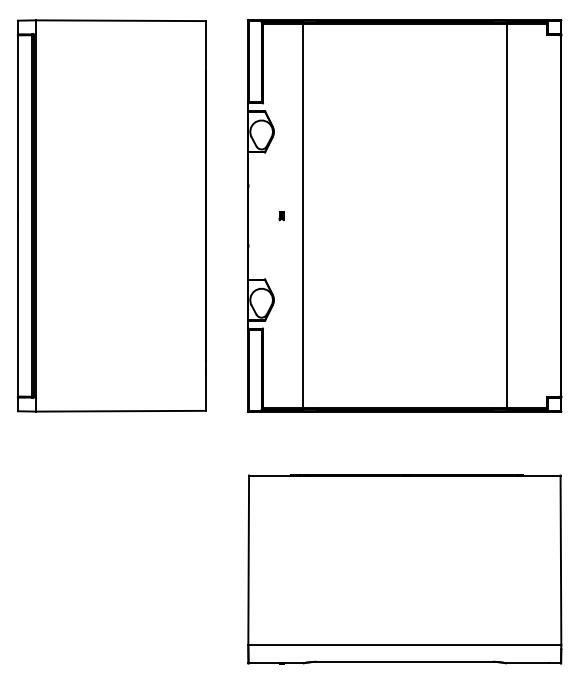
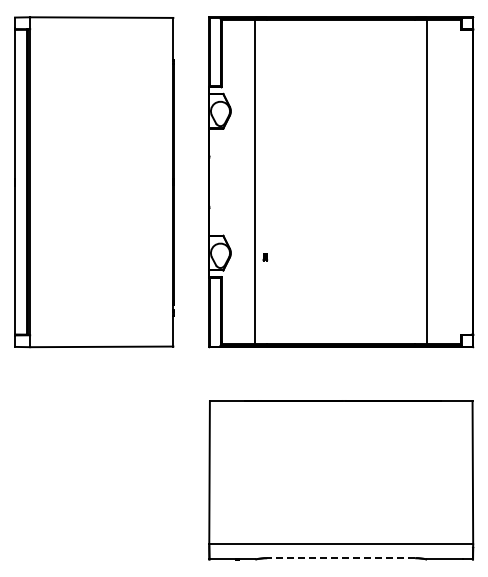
part: (280, 216) -> (264, 257), moved
line: (403, 662) -> (340, 558), solid -> dashed

